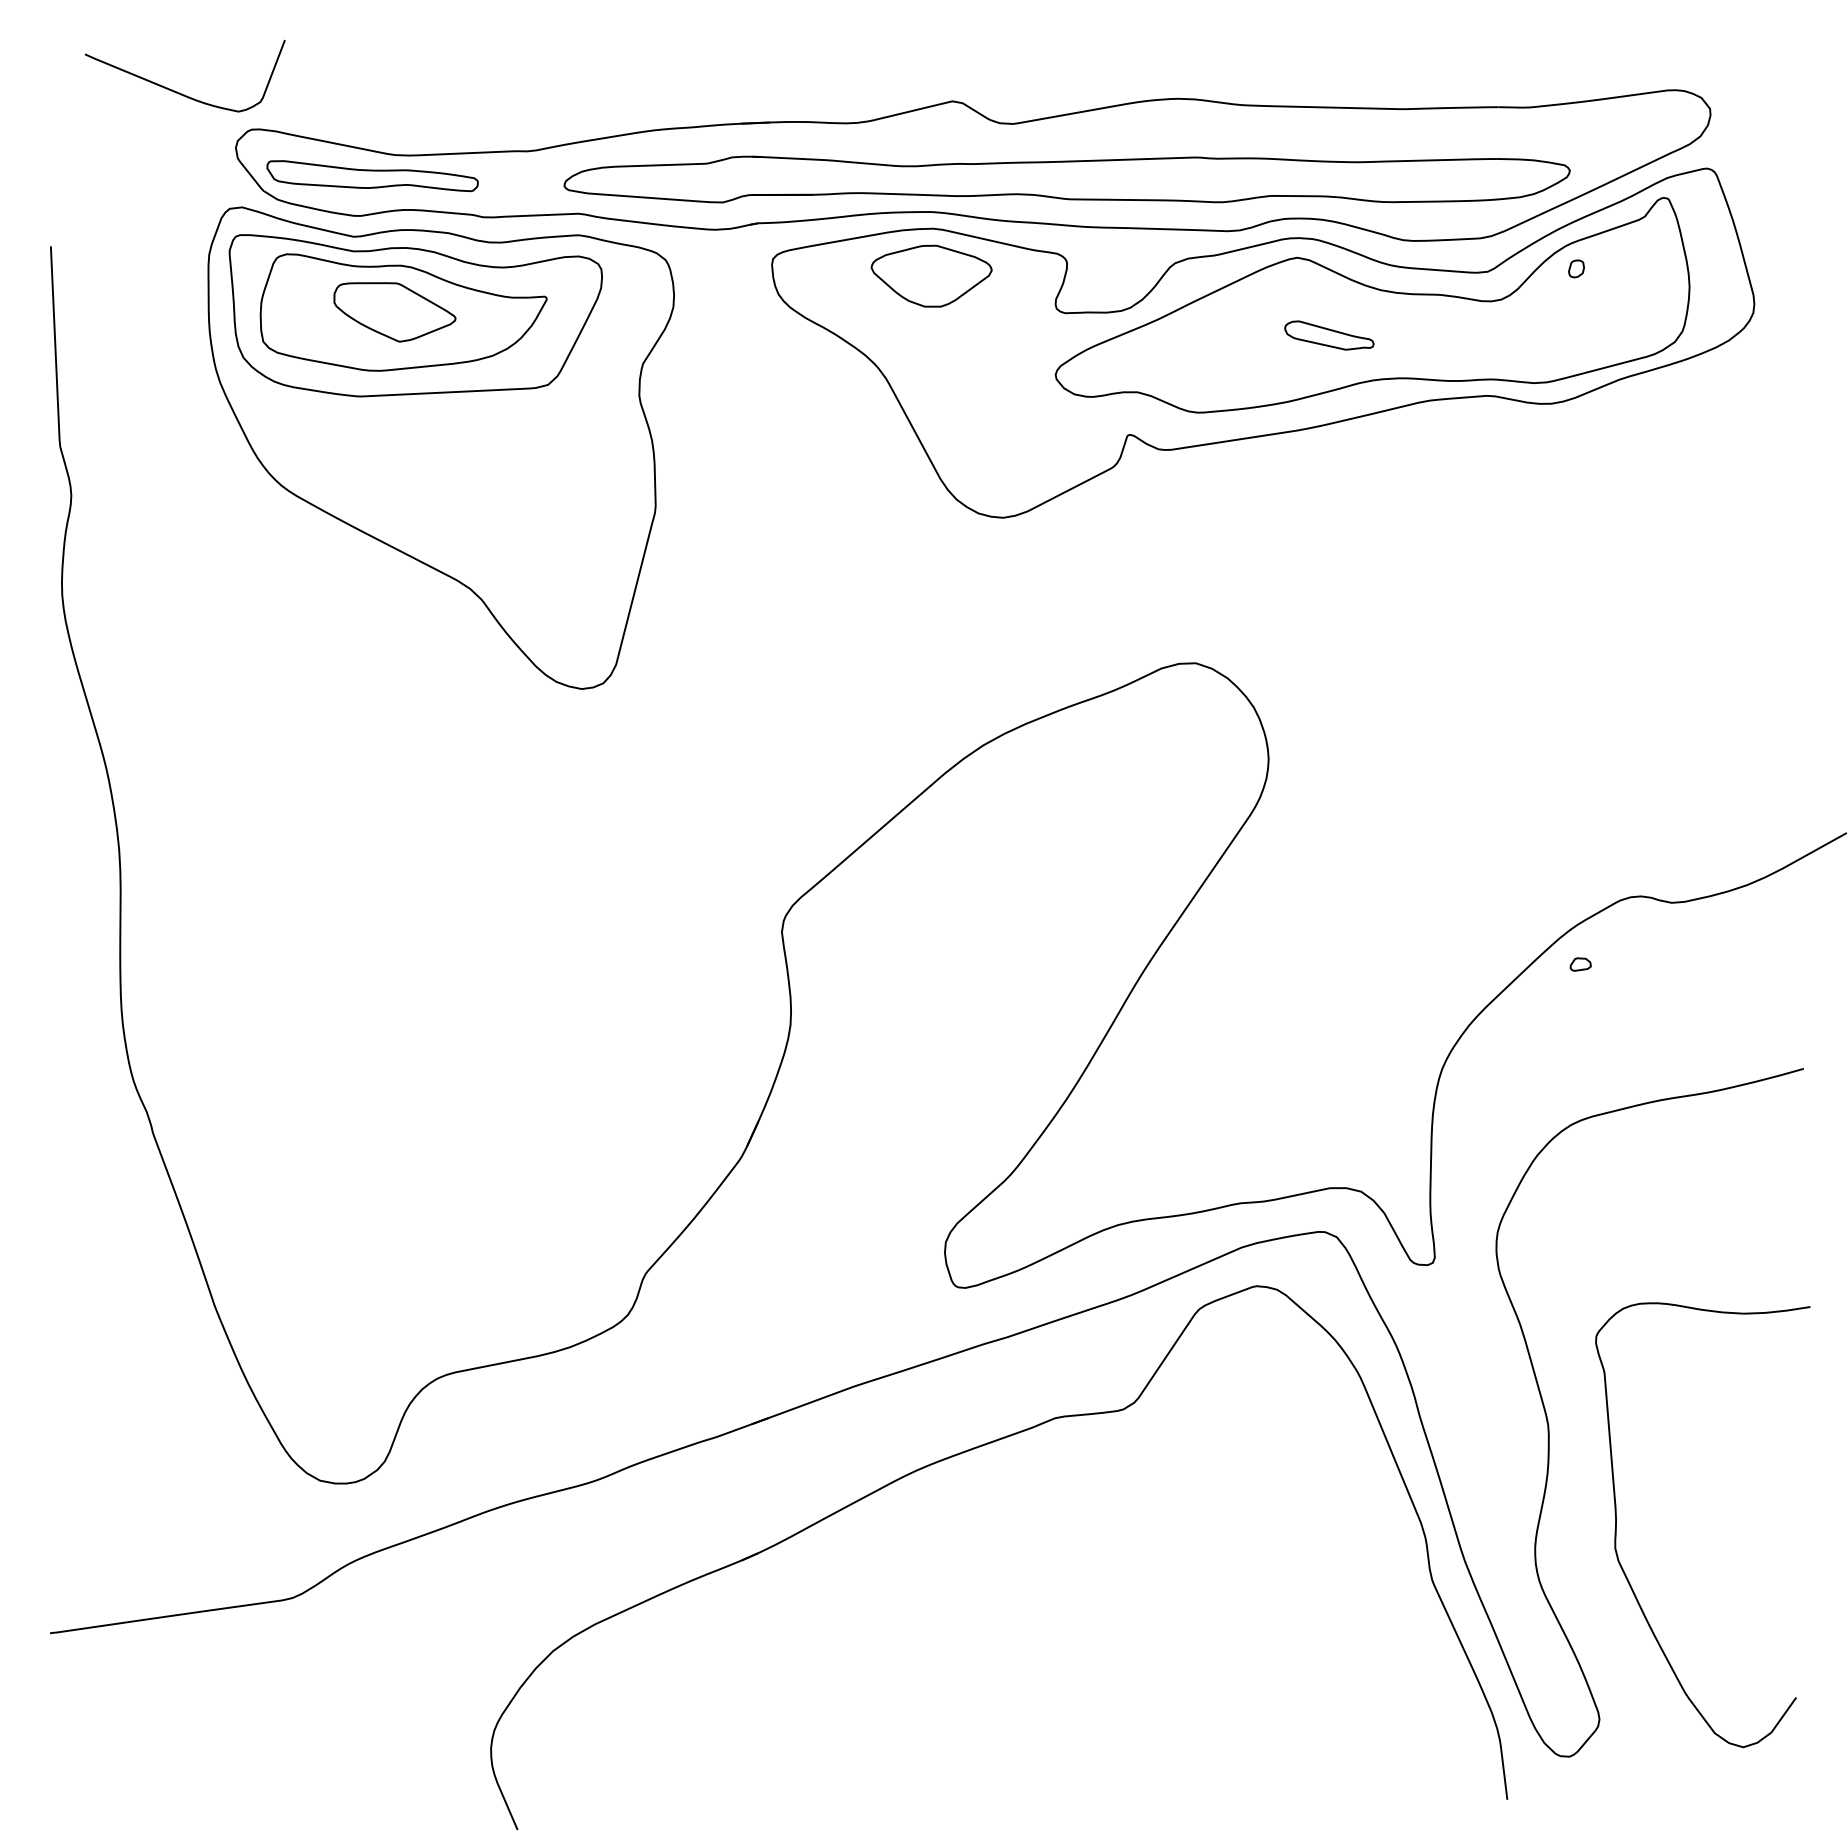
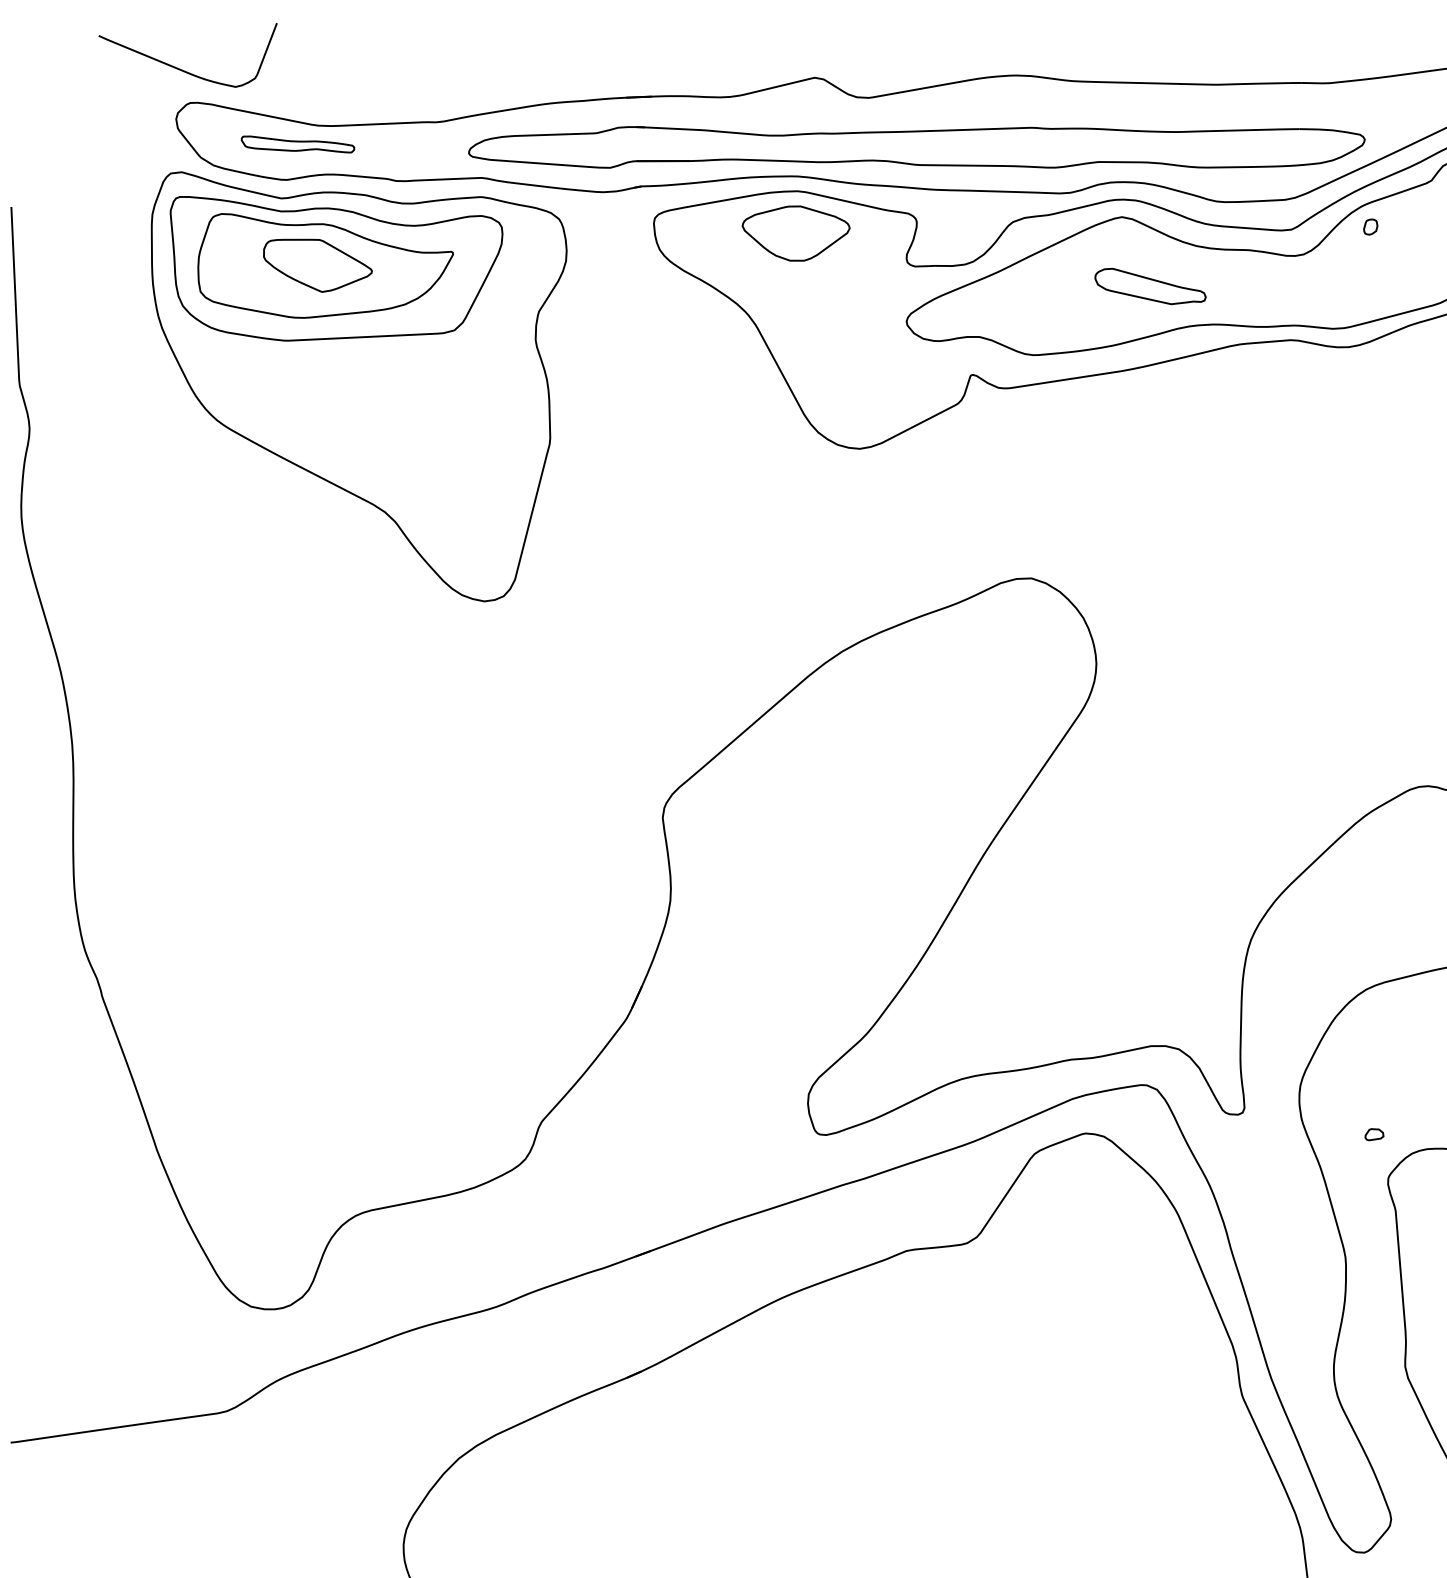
curve: (177, 91) -> (181, 68), moved
part: (372, 176) -> (297, 144), size x0.6
part: (1329, 335) -> (1150, 286), size x1.4
part: (1580, 964) -> (1374, 1134), moved

